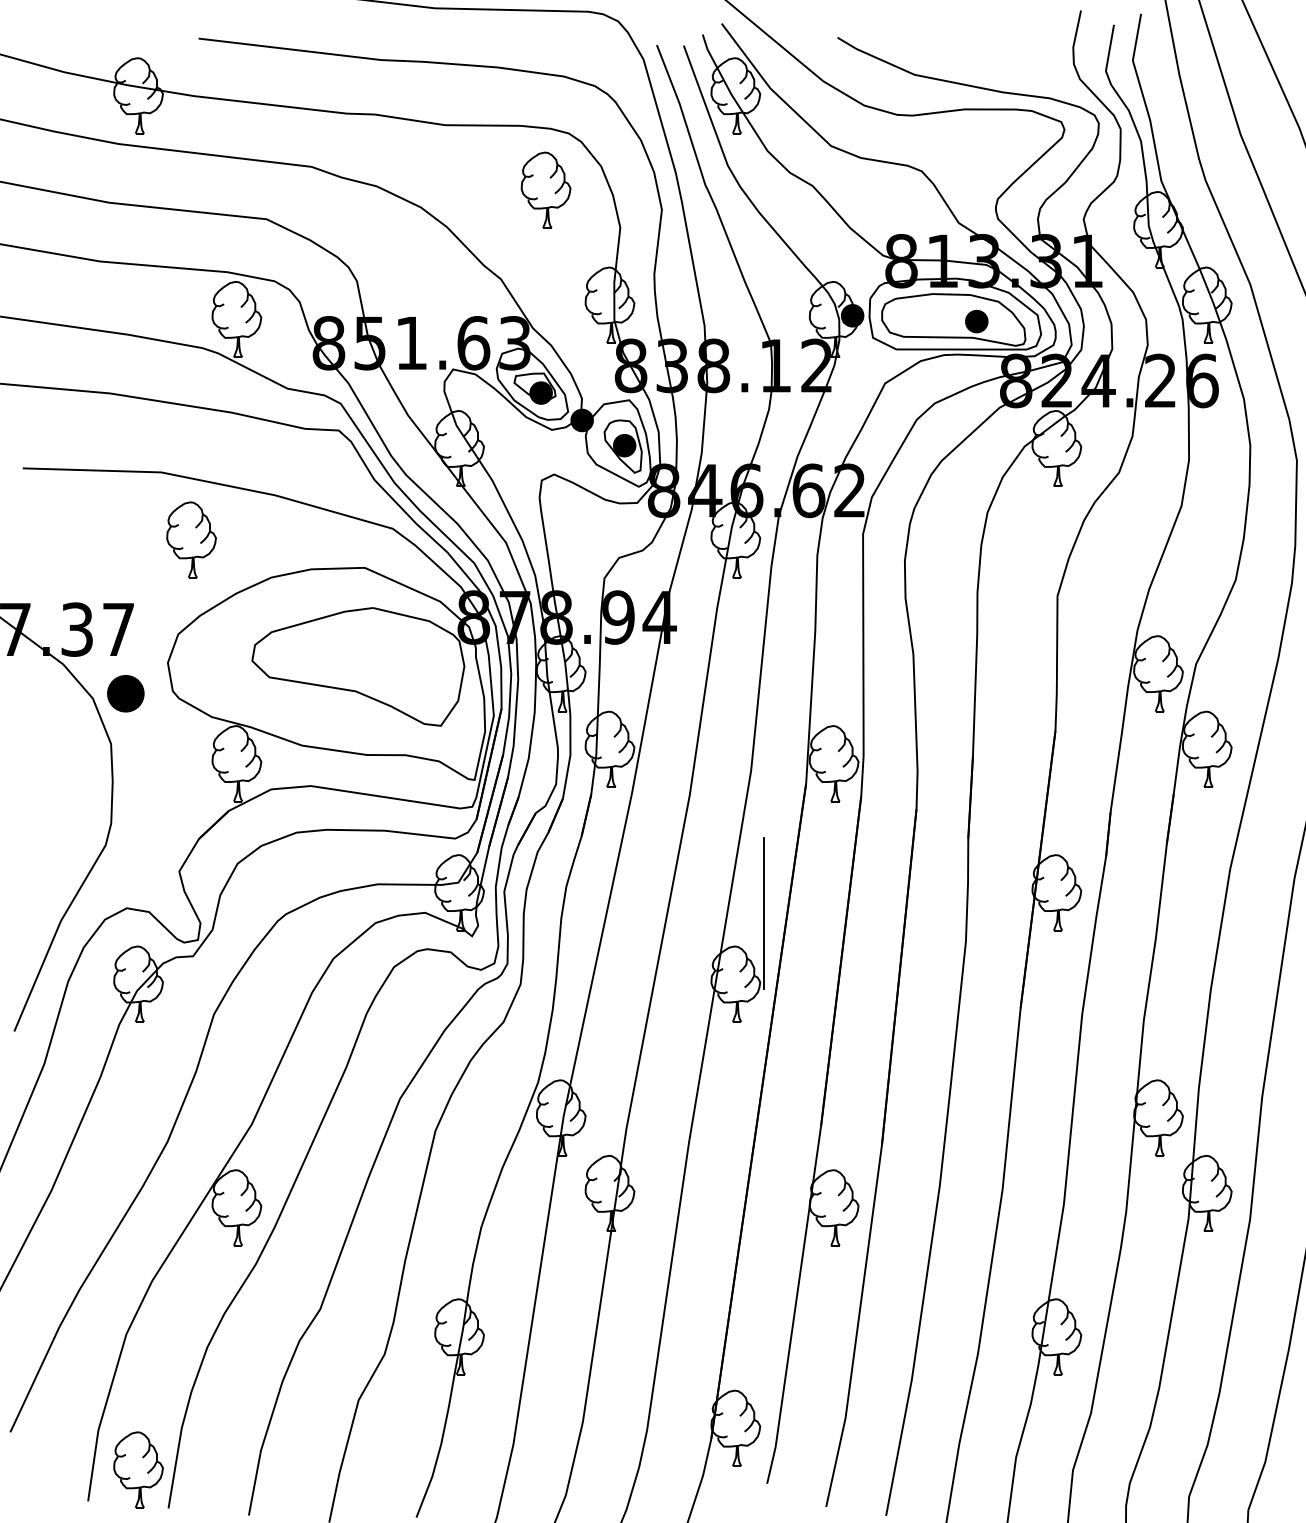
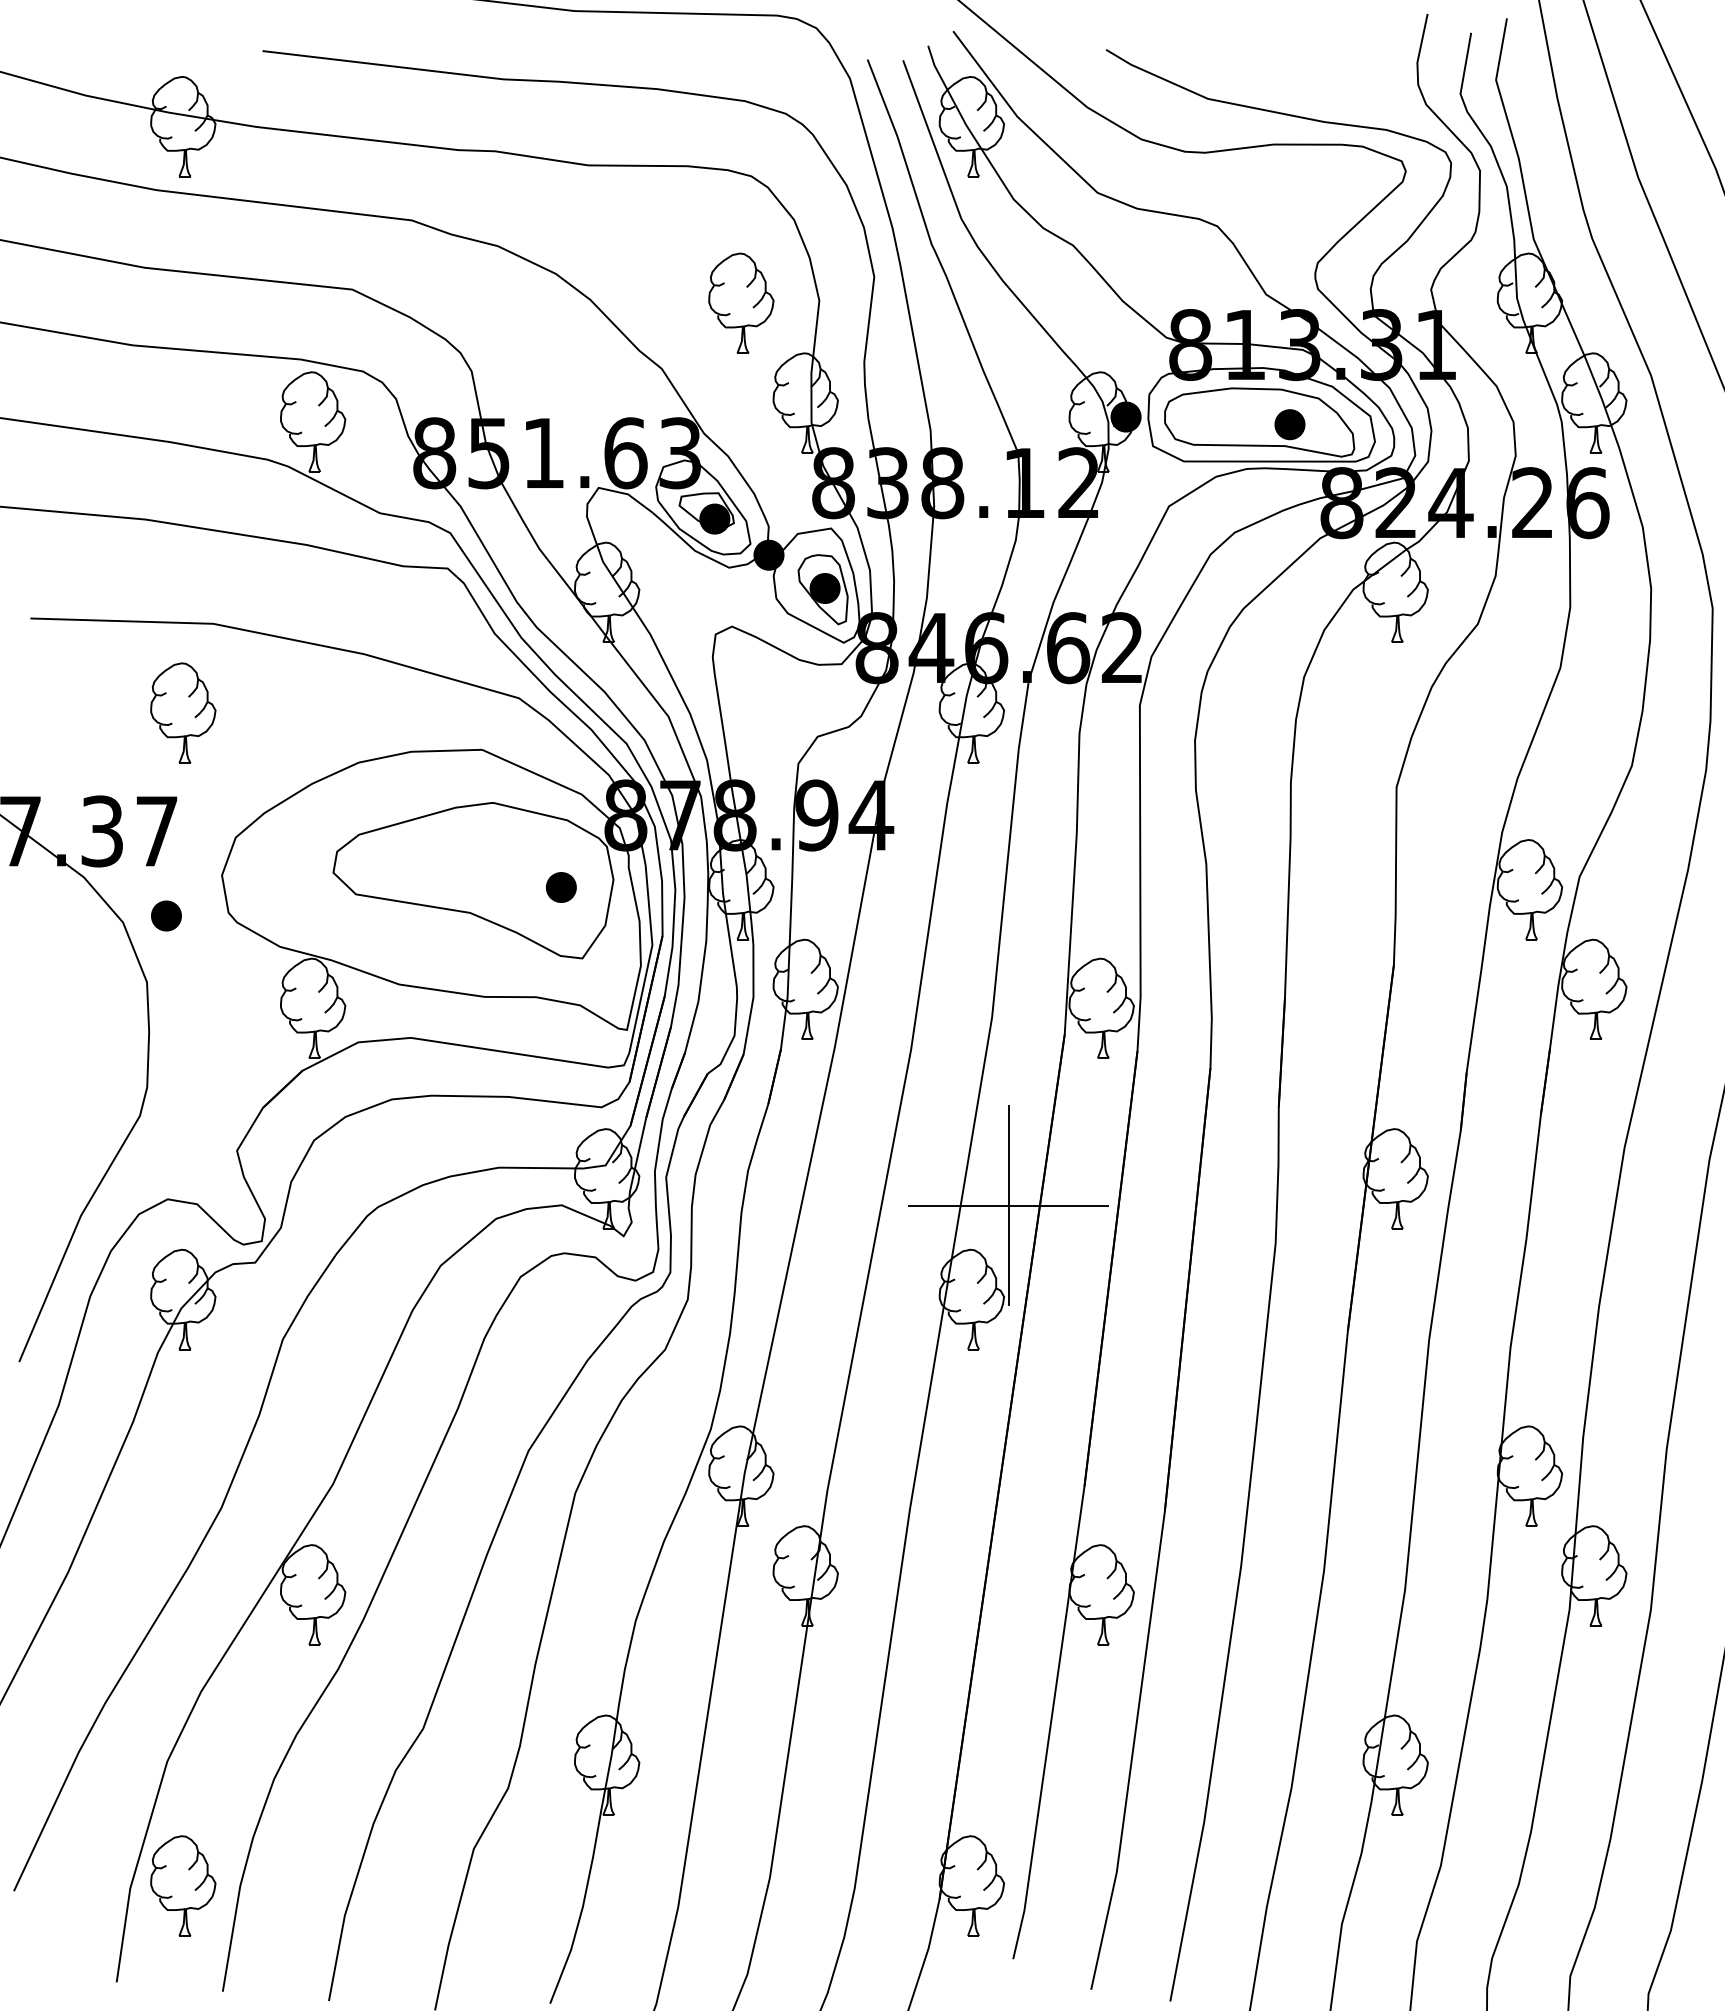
part: (546, 189) -> (741, 302), moved
part: (191, 539) -> (183, 712), moved
part: (425, 672) -> (561, 887), added
part: (125, 693) -> (166, 915), size x0.62
line: (763, 912) -> (1008, 1205), added
part: (138, 1469) -> (183, 1885), moved

